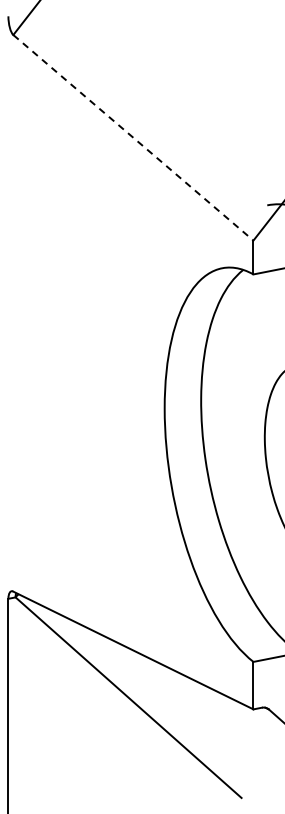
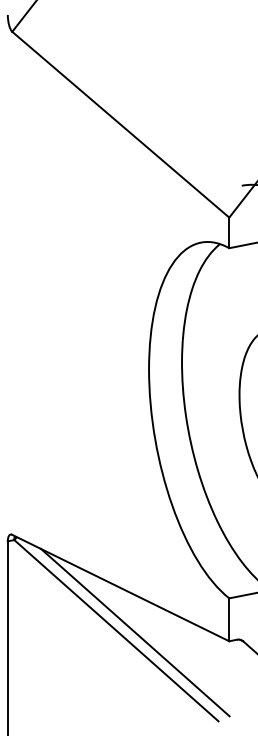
line: (133, 138) -> (120, 125), dashed -> solid
line: (149, 699) -> (135, 632), added

